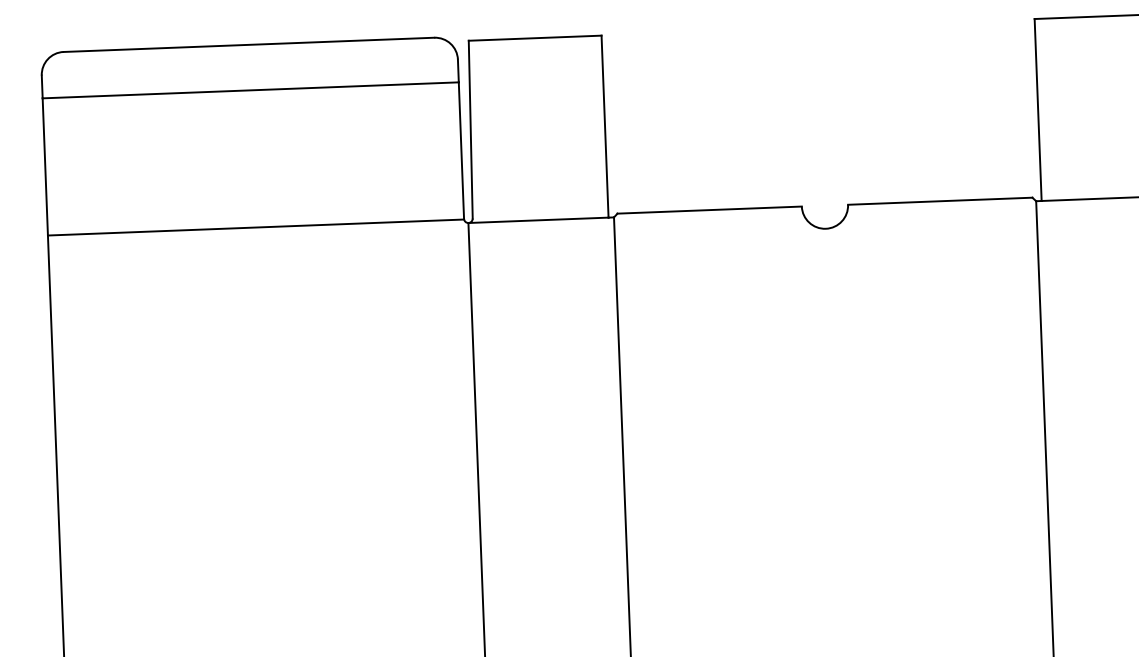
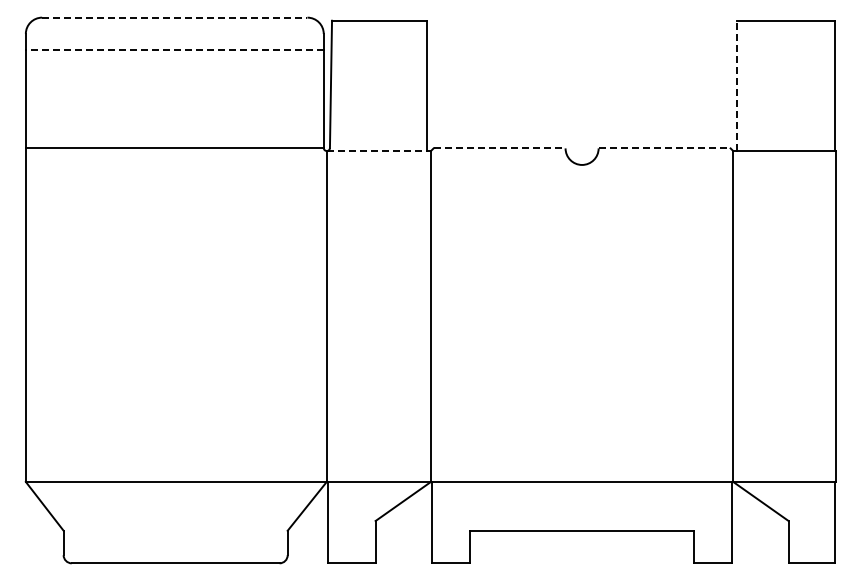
line: (248, 44) -> (174, 17), solid -> dashed
line: (250, 90) -> (174, 50), solid -> dashed
line: (1038, 109) -> (737, 85), solid -> dashed
line: (940, 201) -> (664, 148), solid -> dashed
line: (709, 210) -> (499, 148), solid -> dashed
line: (539, 220) -> (377, 151), solid -> dashed

